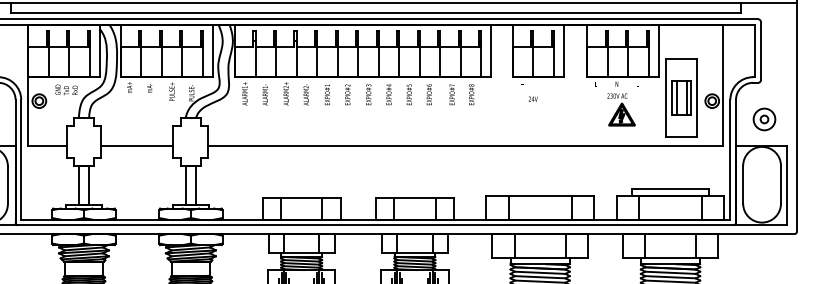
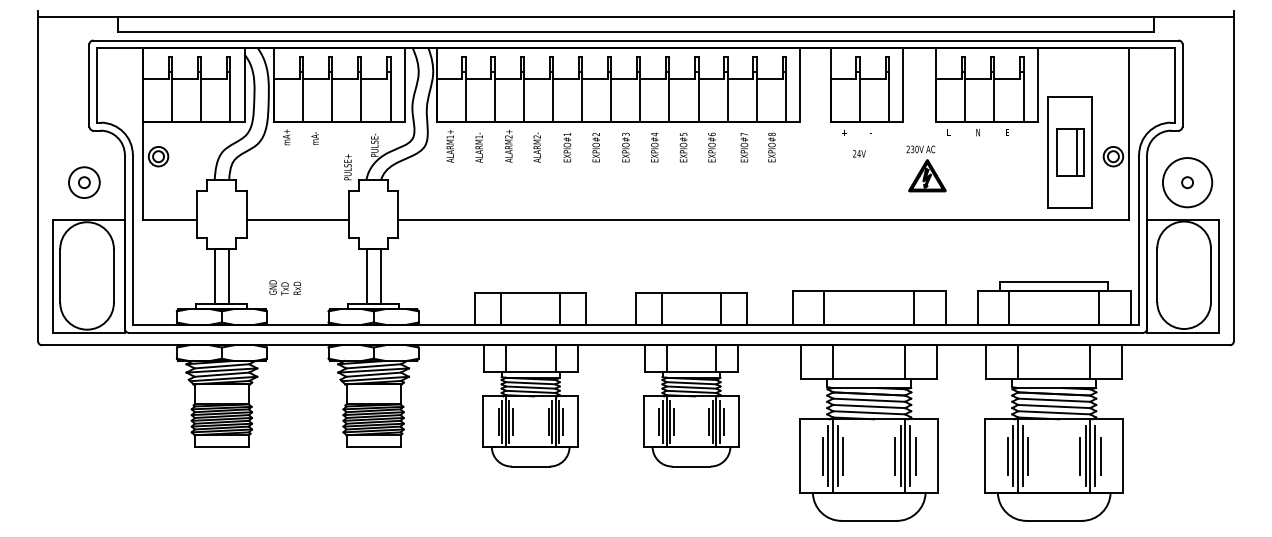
text: (66, 89) -> (284, 287), moved
text: (171, 91) -> (347, 167), moved
line: (677, 97) -> (1063, 151), removed
part: (621, 109) -> (926, 168), moved
circle: (764, 119) -> (1187, 182), size x1.6

